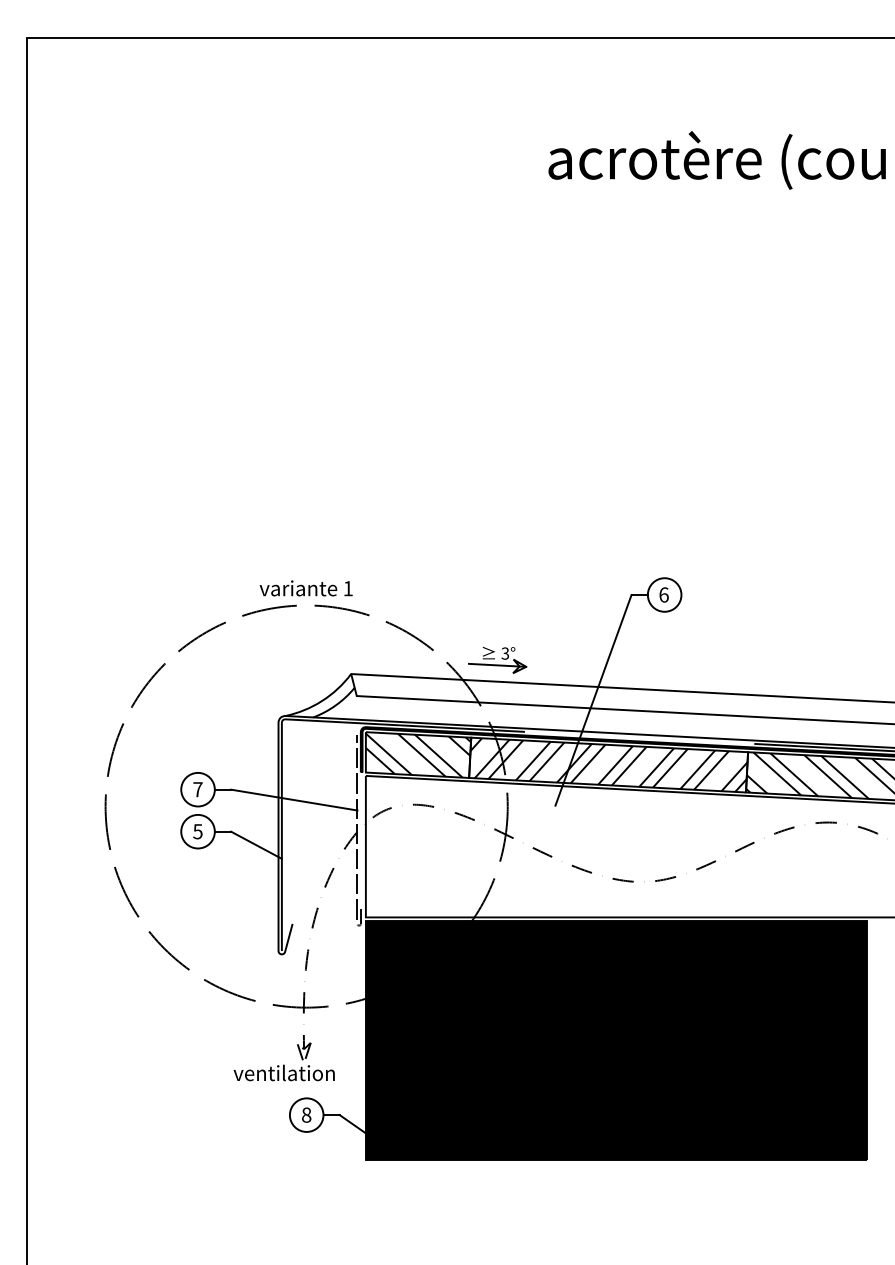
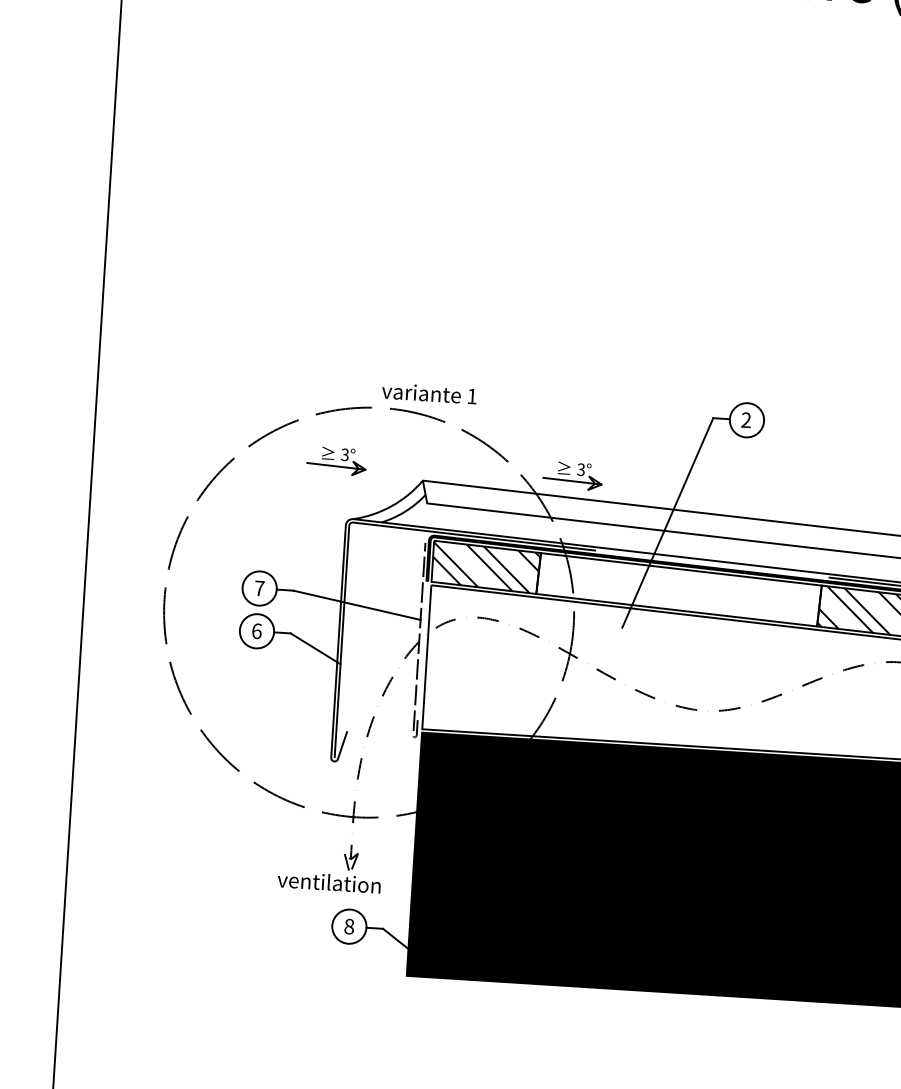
text: (305, 588) -> (428, 393), moved
text: (663, 594) -> (745, 419), 6 -> 2
part: (265, 660) -> (336, 461), added
hatch: (608, 764) -> (678, 589), removed
text: (197, 831) -> (256, 631), 5 -> 6

